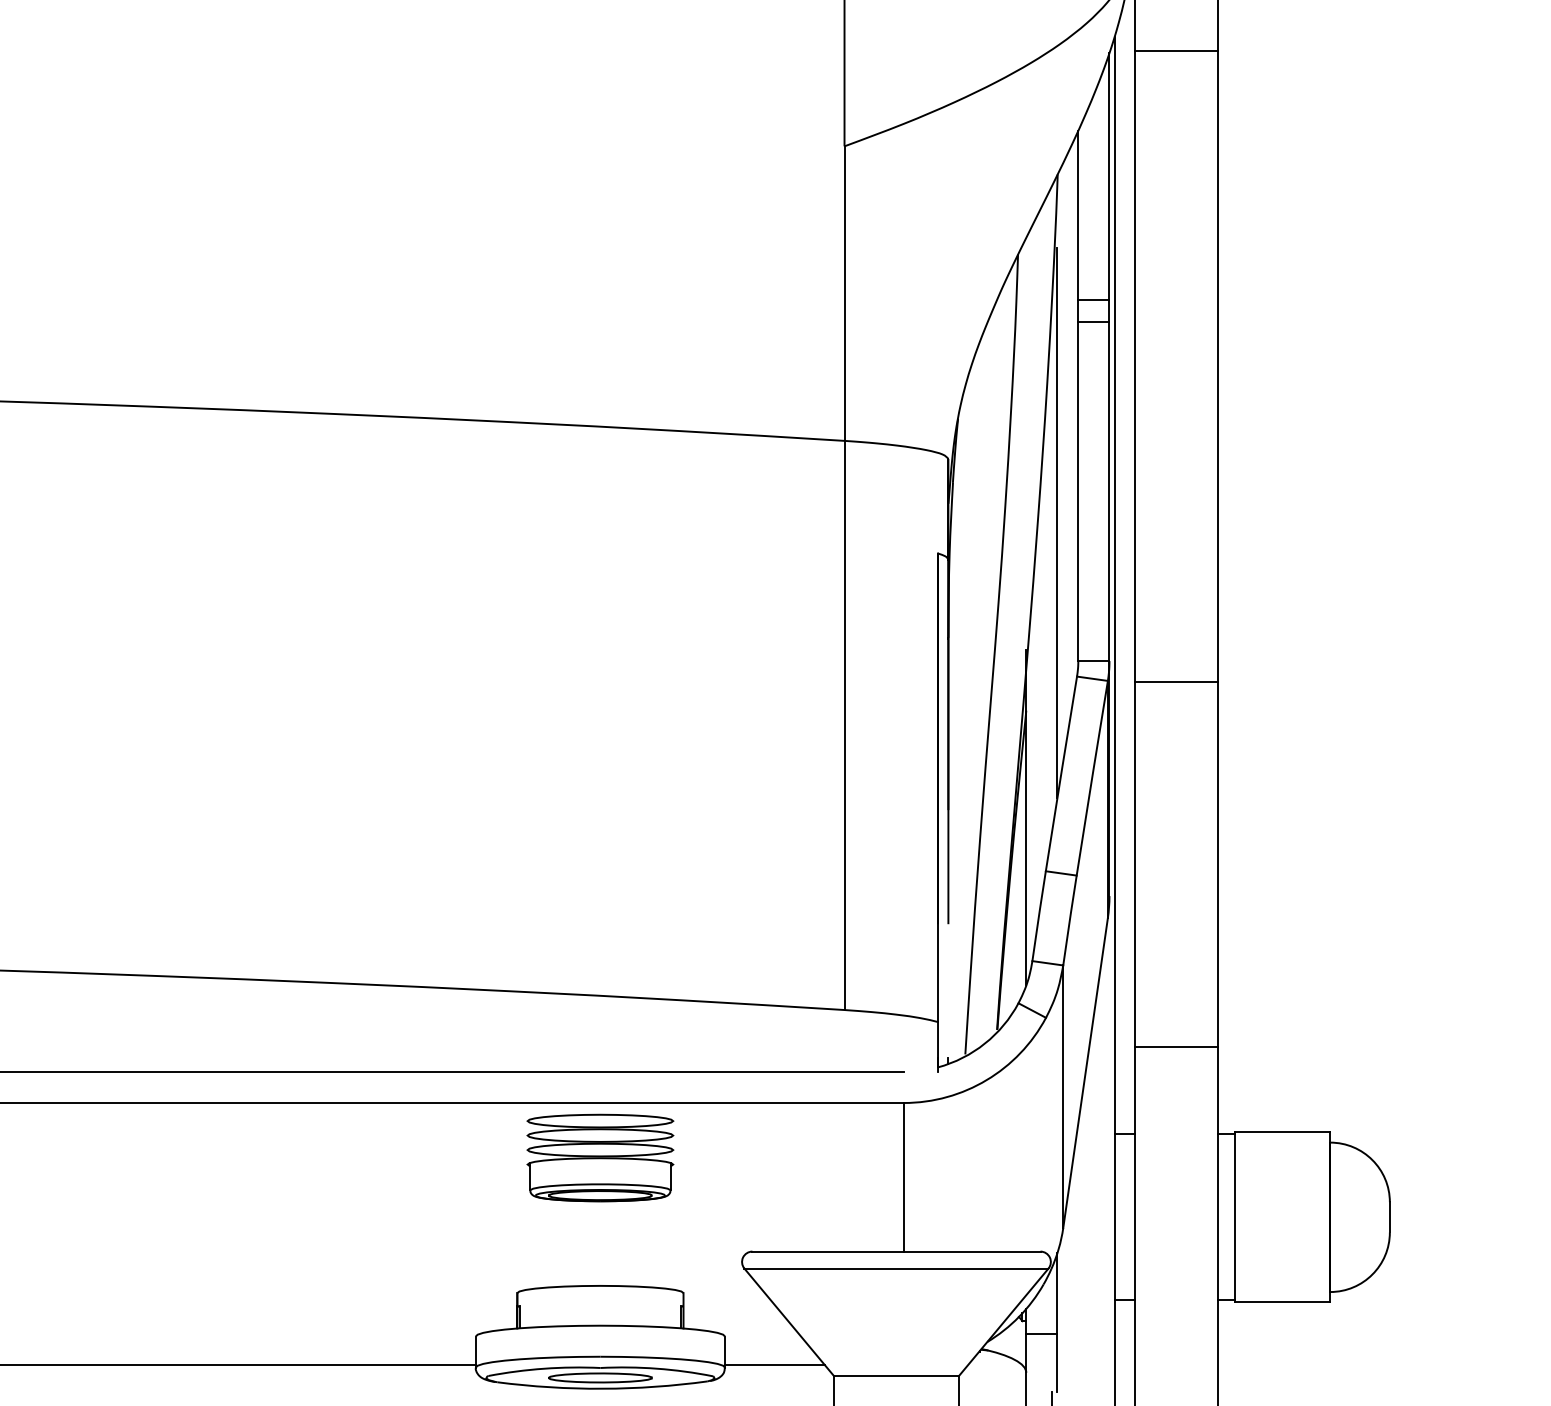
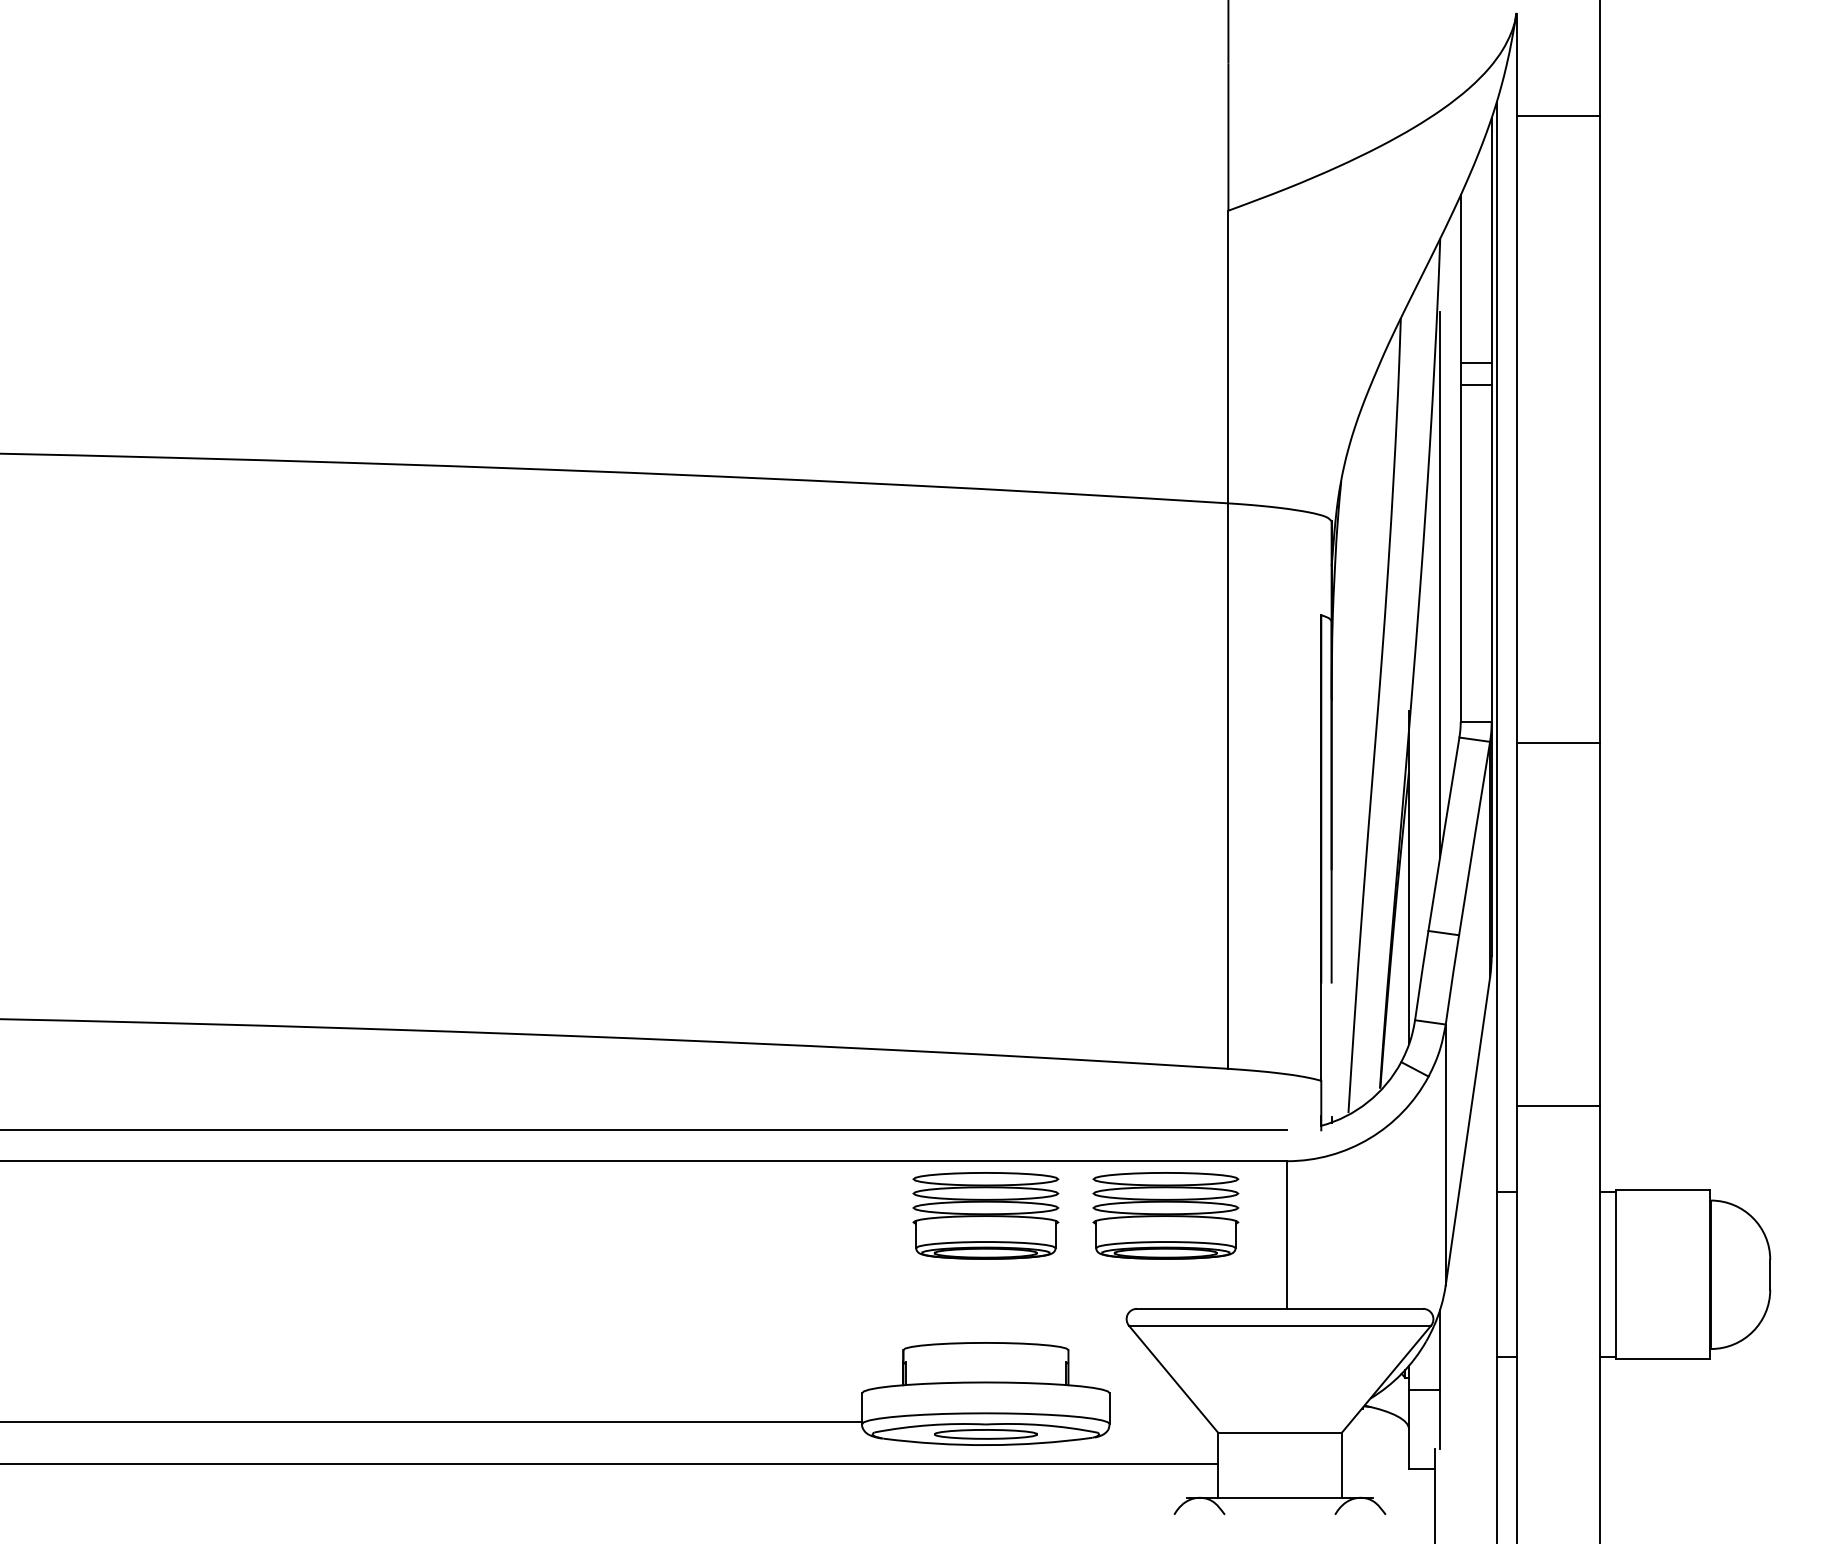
part: (781, 1157) -> (1165, 1215), added
line: (775, 1364) -> (1159, 1421), removed

